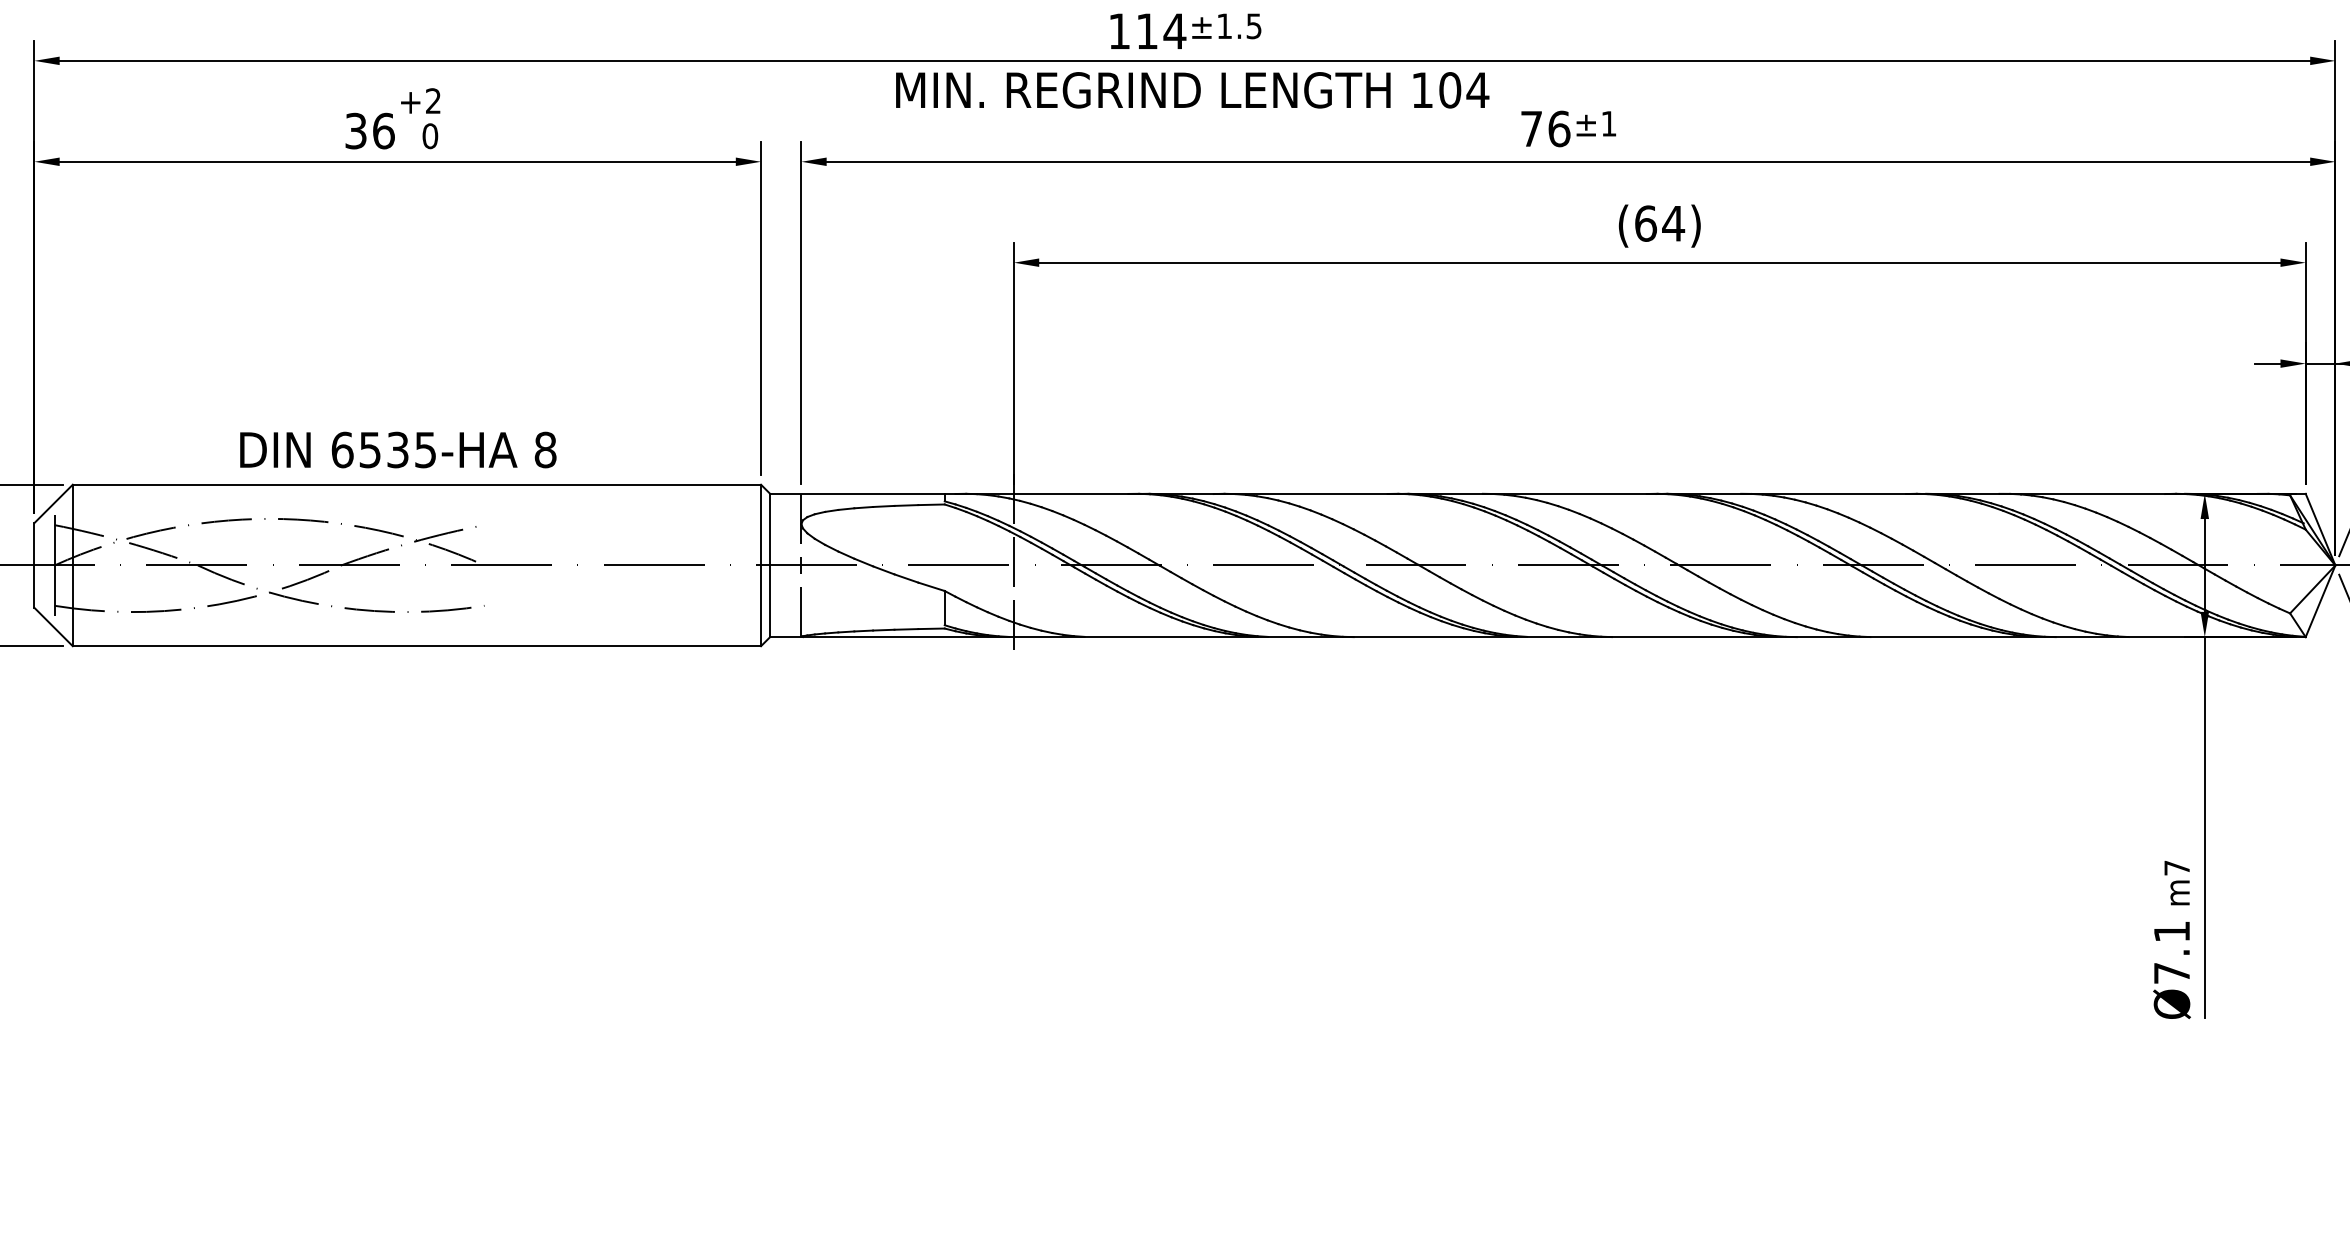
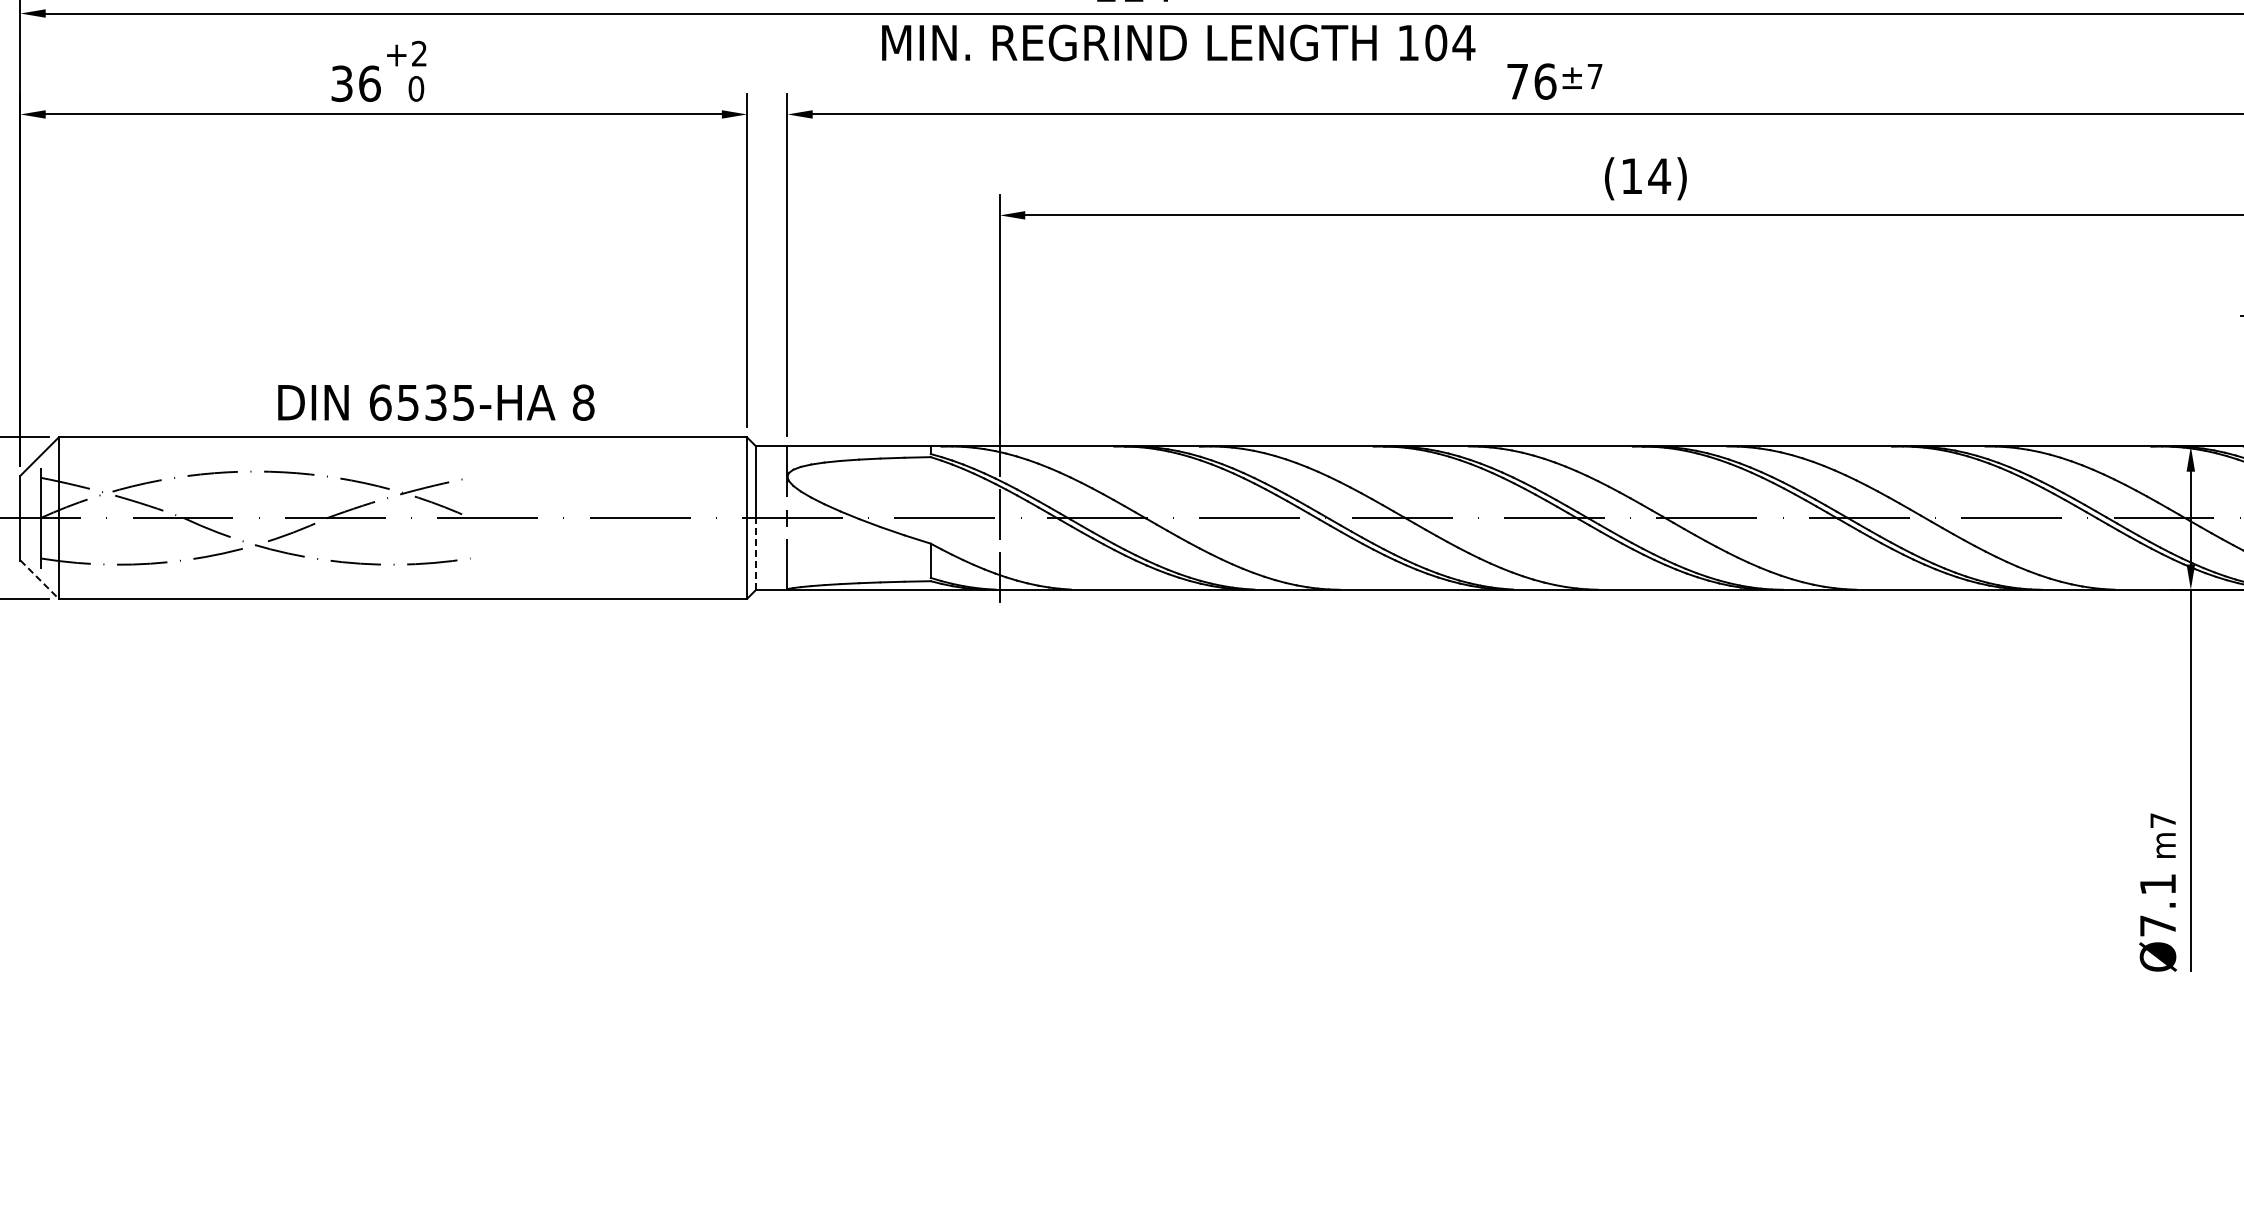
text: (1608, 123) -> (1594, 76), ±1 -> ±7
text: (1646, 223) -> (1632, 176), (64) -> (14)
text: (398, 449) -> (436, 402), moved
line: (770, 601) -> (756, 554), solid -> dashed
line: (53, 627) -> (39, 580), solid -> dashed

